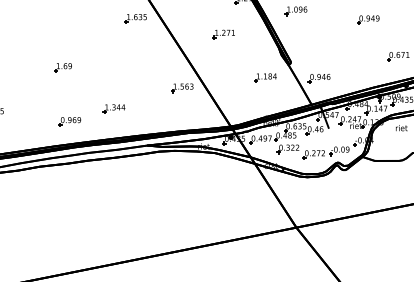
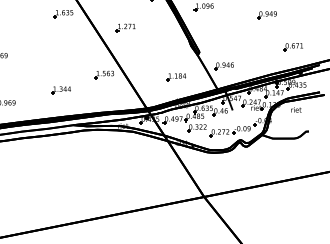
part: (223, 34) -> (125, 27), moved
part: (265, 77) -> (176, 76), moved
part: (113, 108) -> (60, 90), moved

